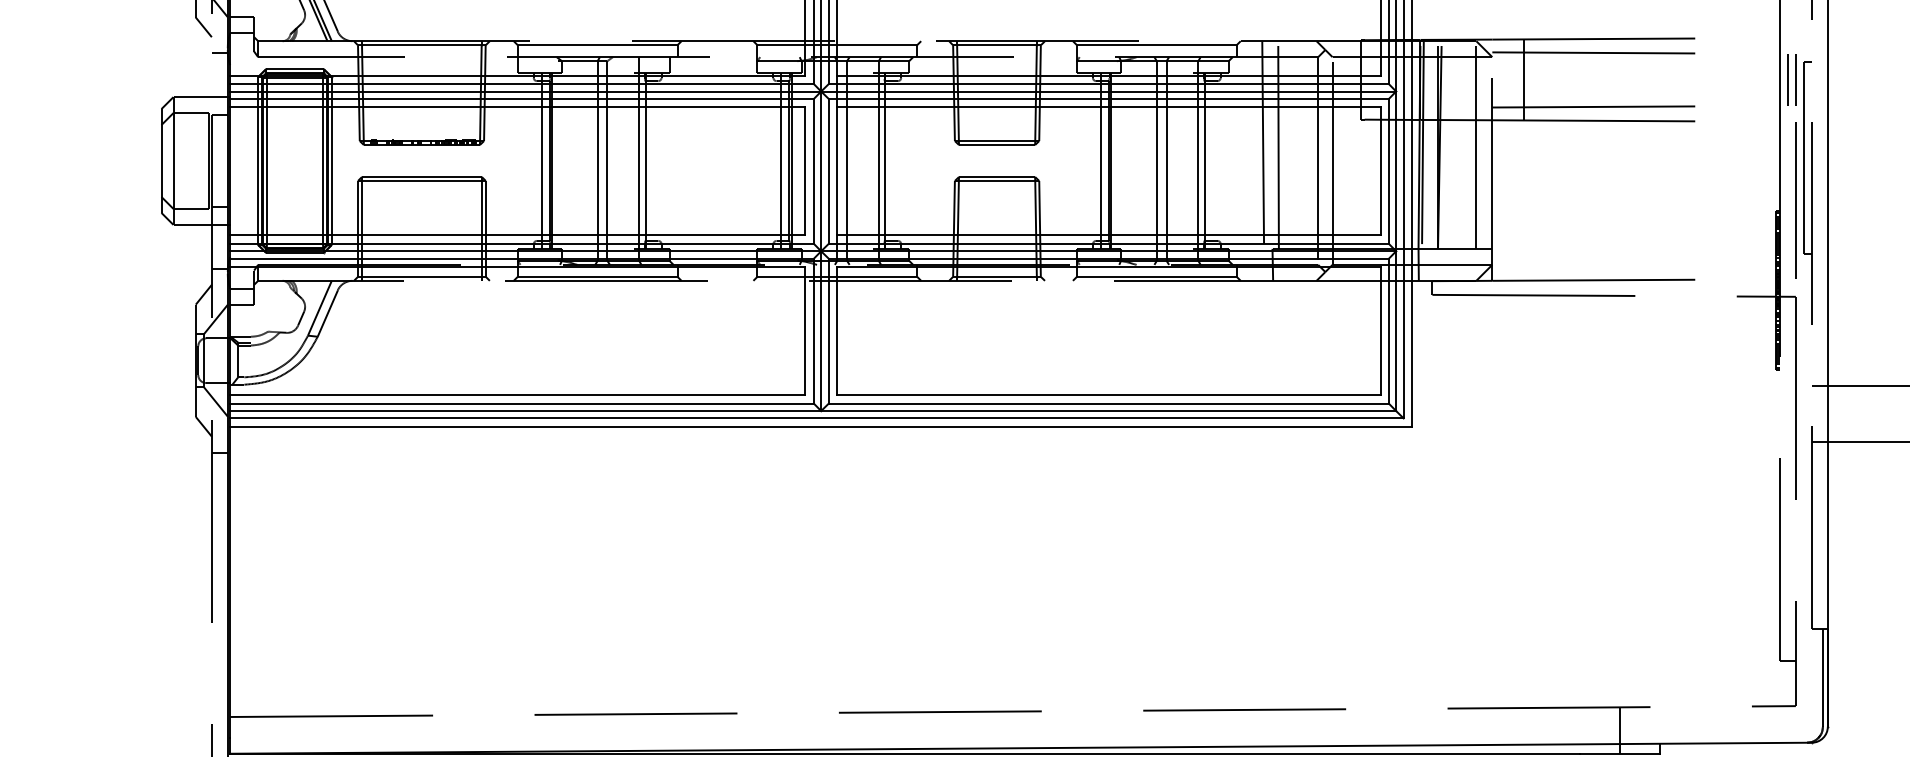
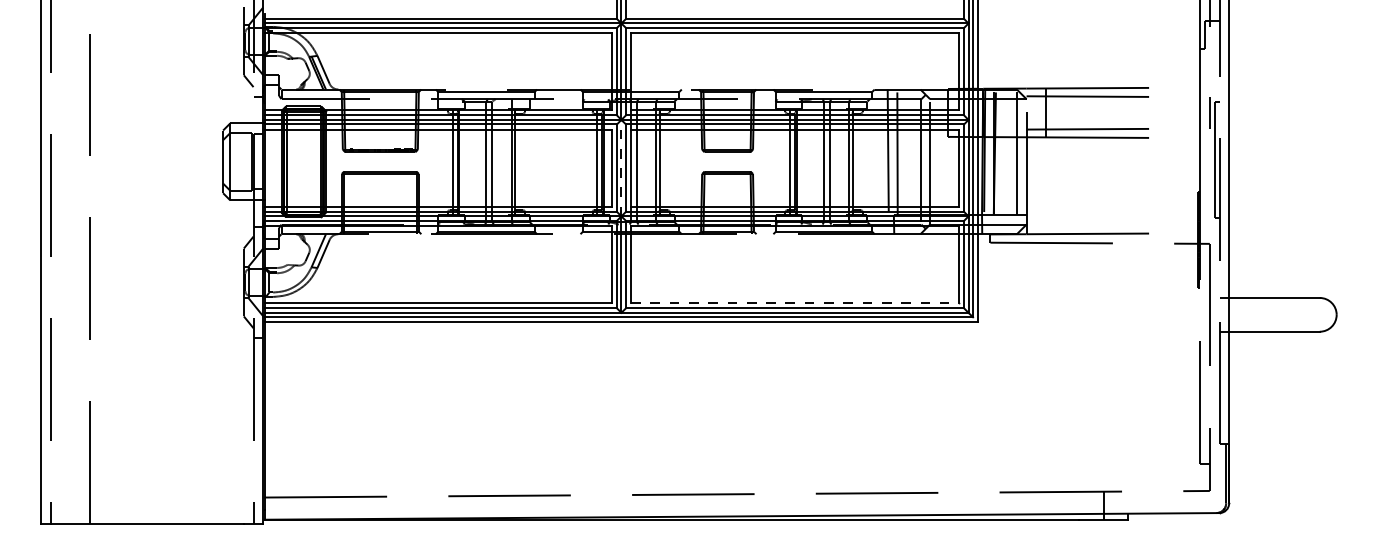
line: (1788, 79) -> (1205, 112), removed
line: (821, 170) -> (621, 167), solid -> dashed
line: (1795, 200) -> (1209, 185), removed
line: (1109, 395) -> (795, 303), solid -> dashed

